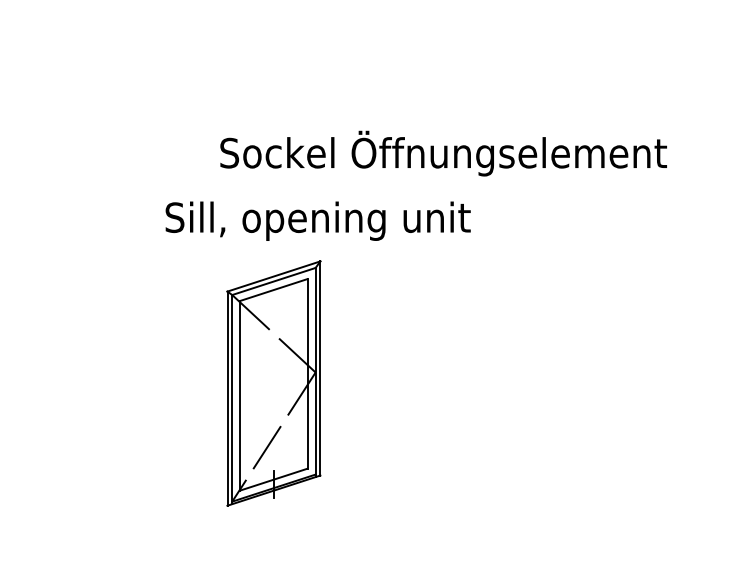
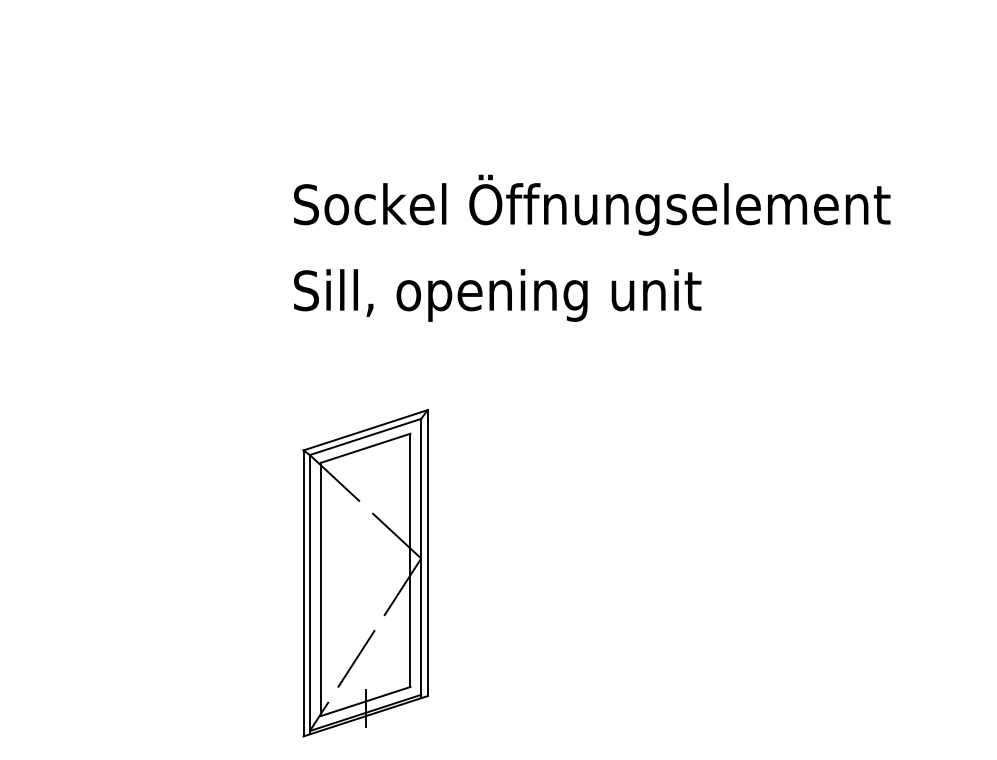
text: (318, 221) -> (497, 295), moved
part: (273, 383) -> (365, 573), moved

